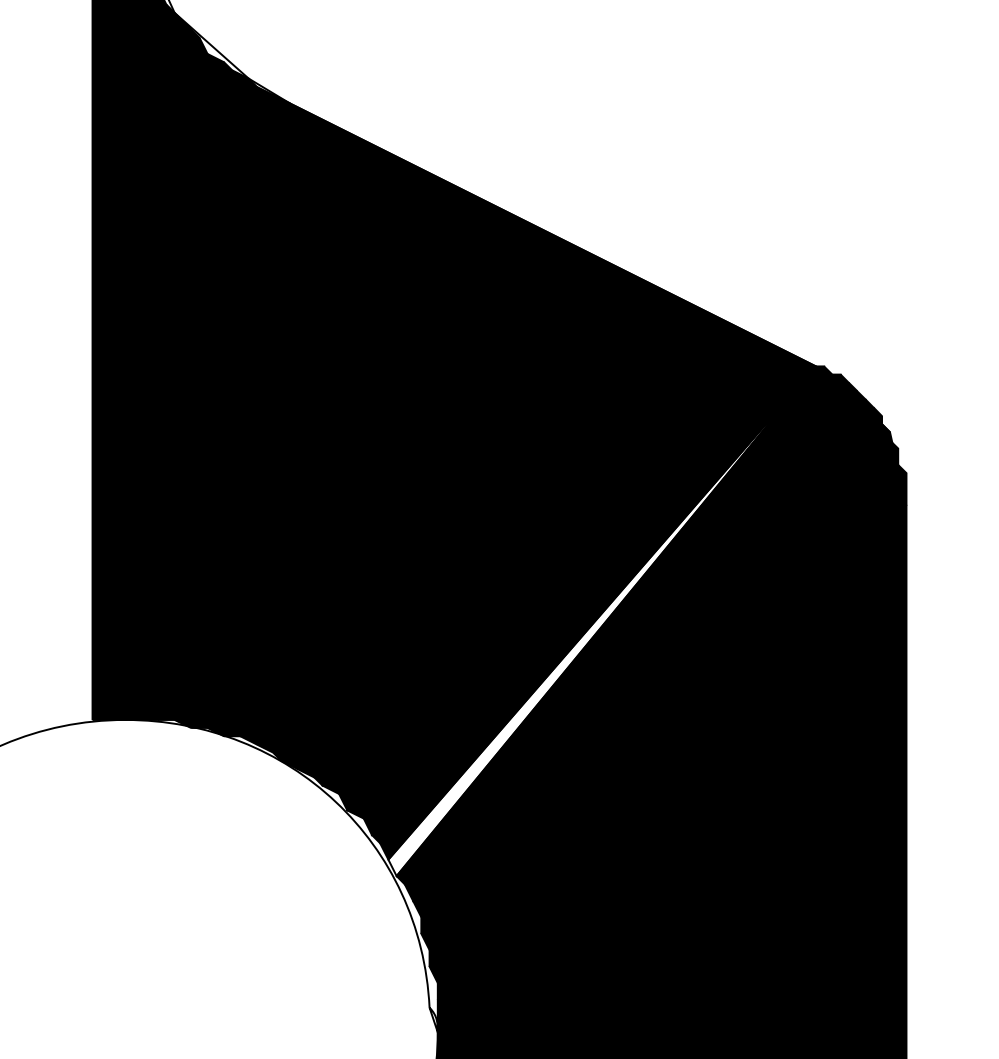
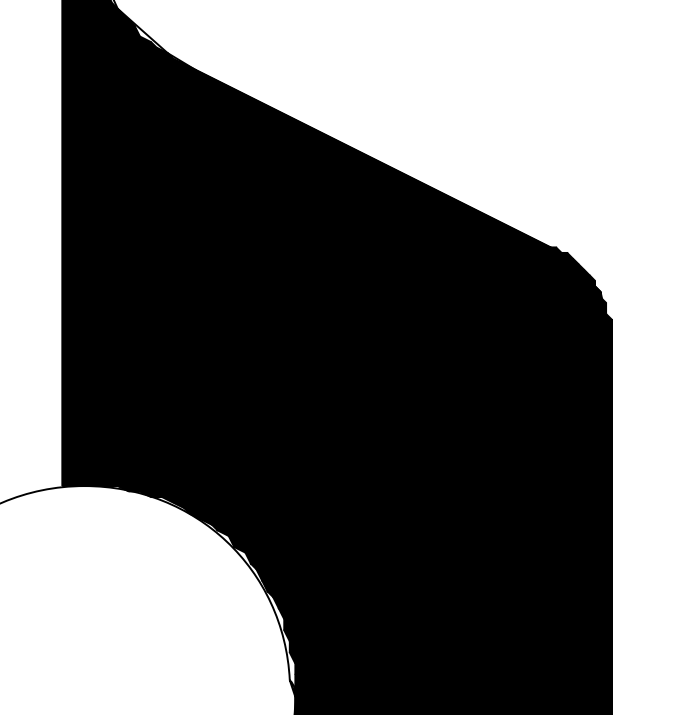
fill: (602, 621) -> (406, 419), added

